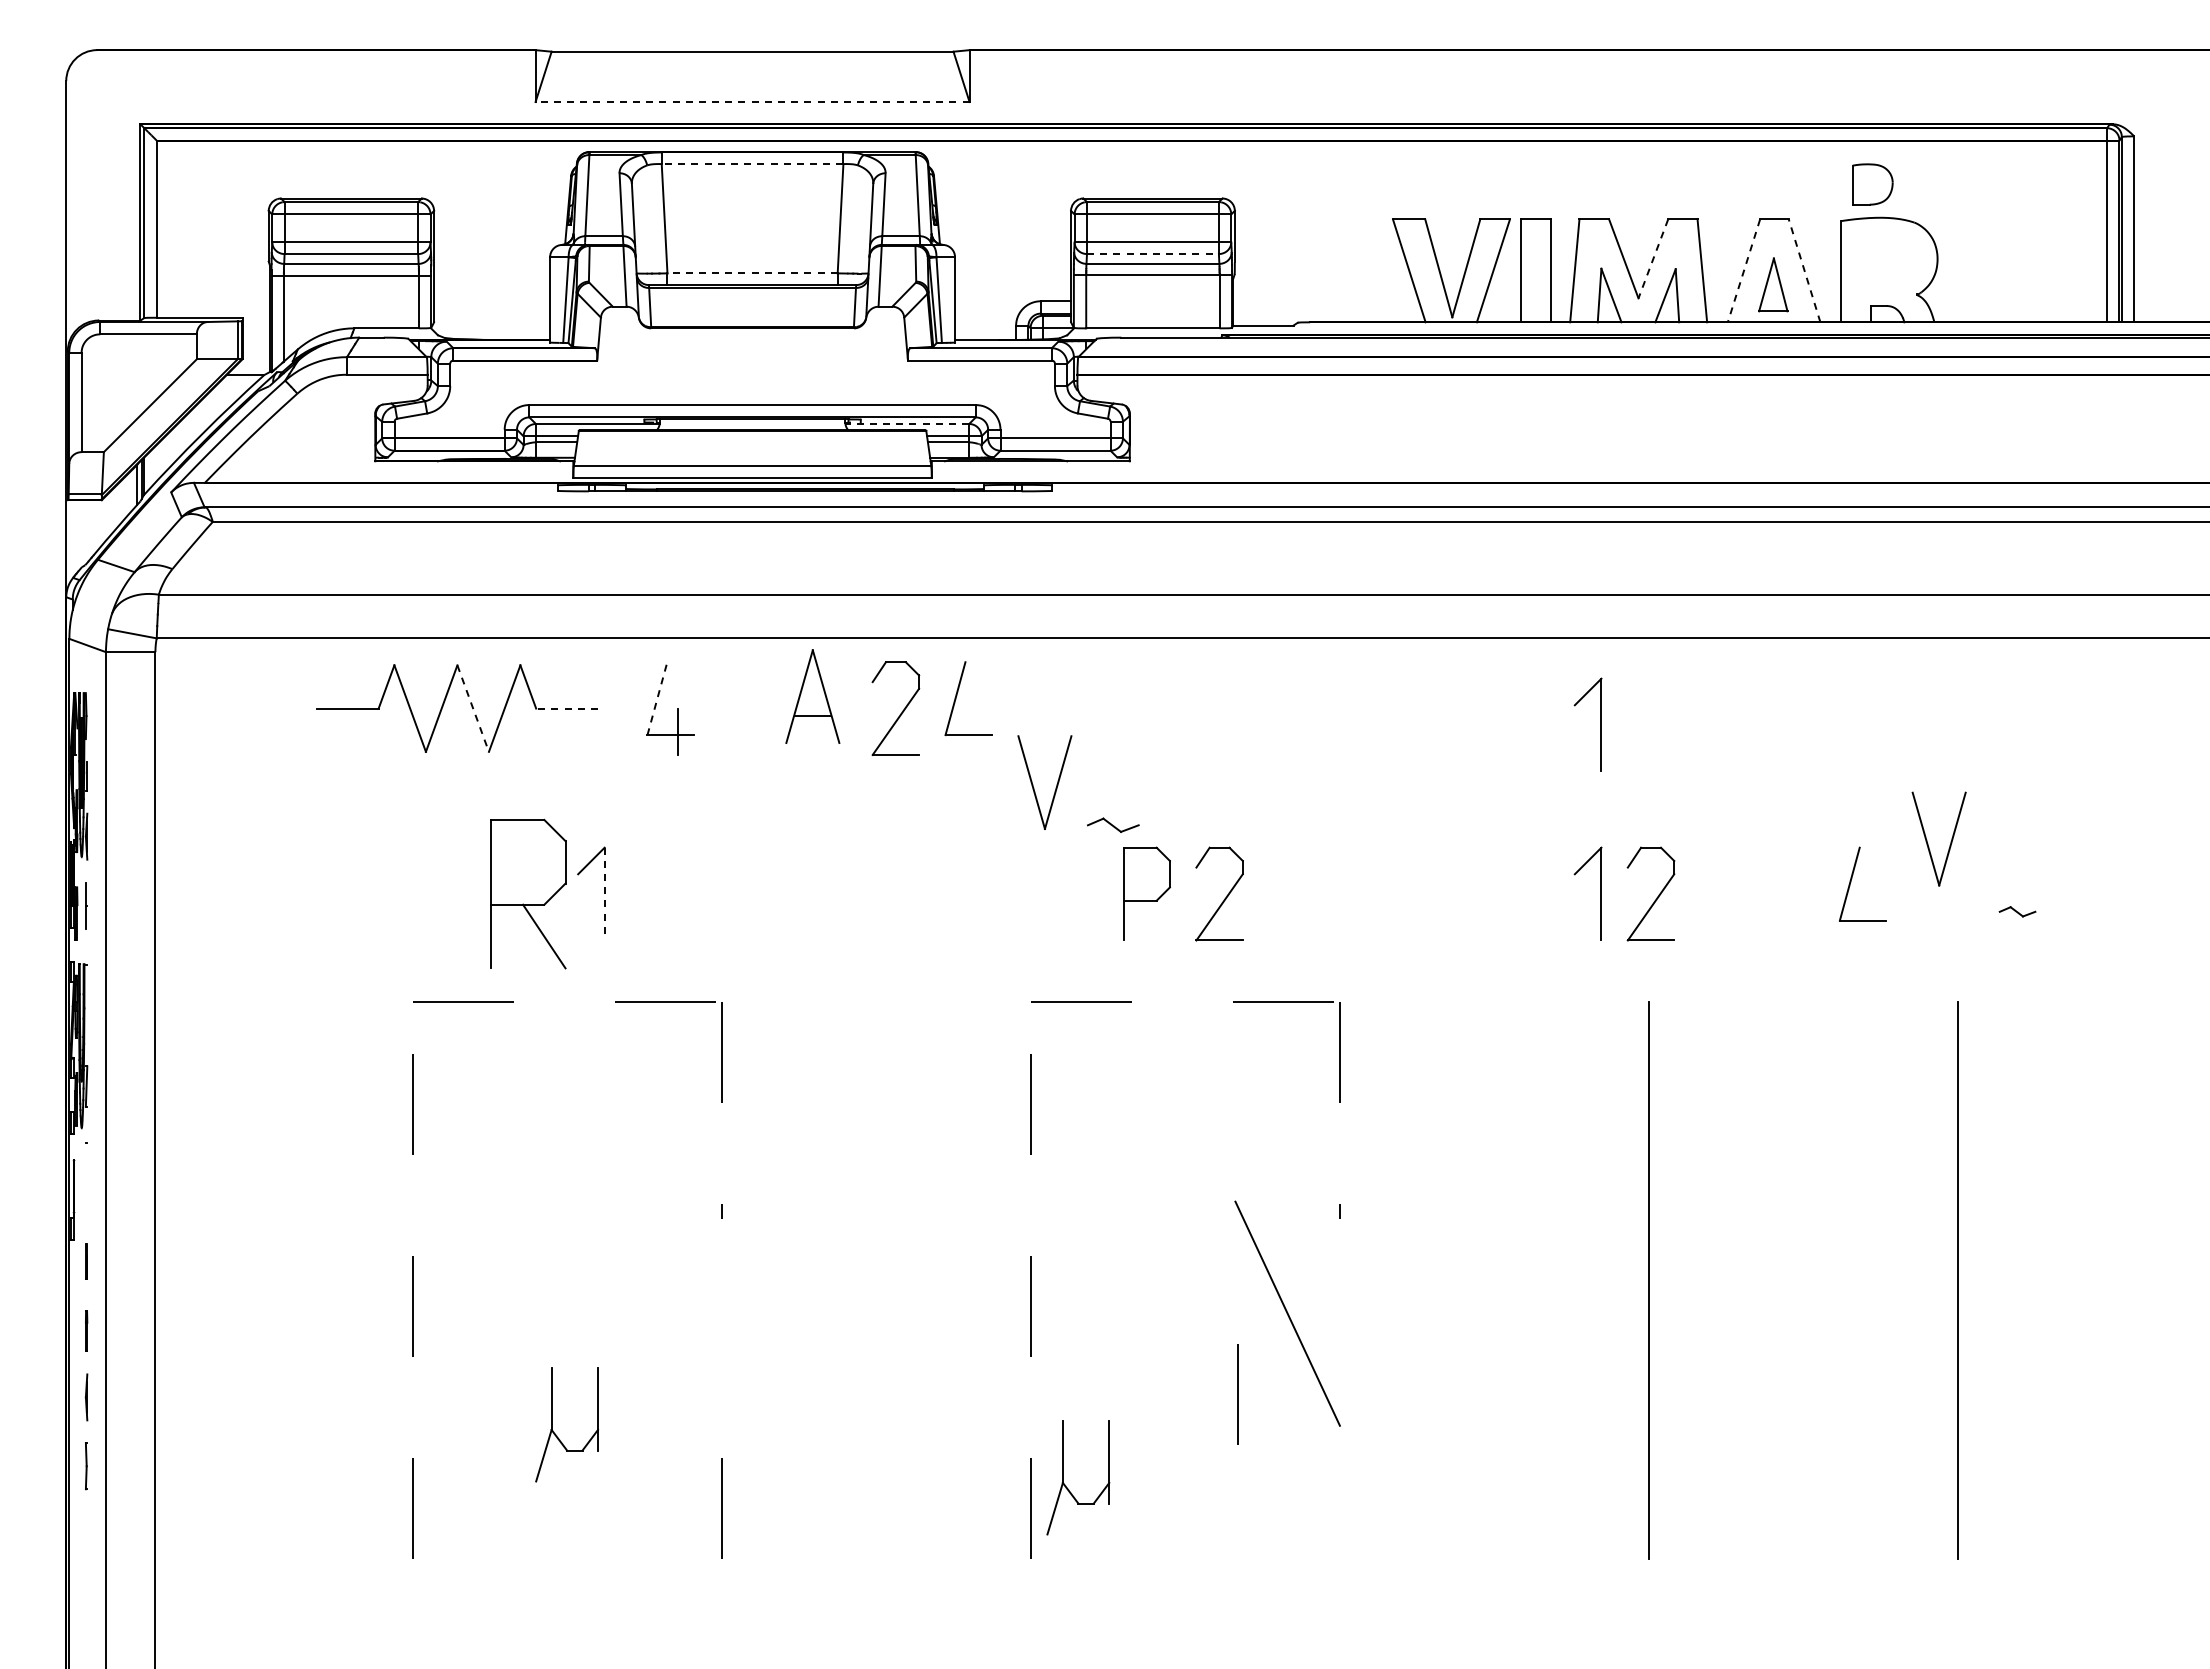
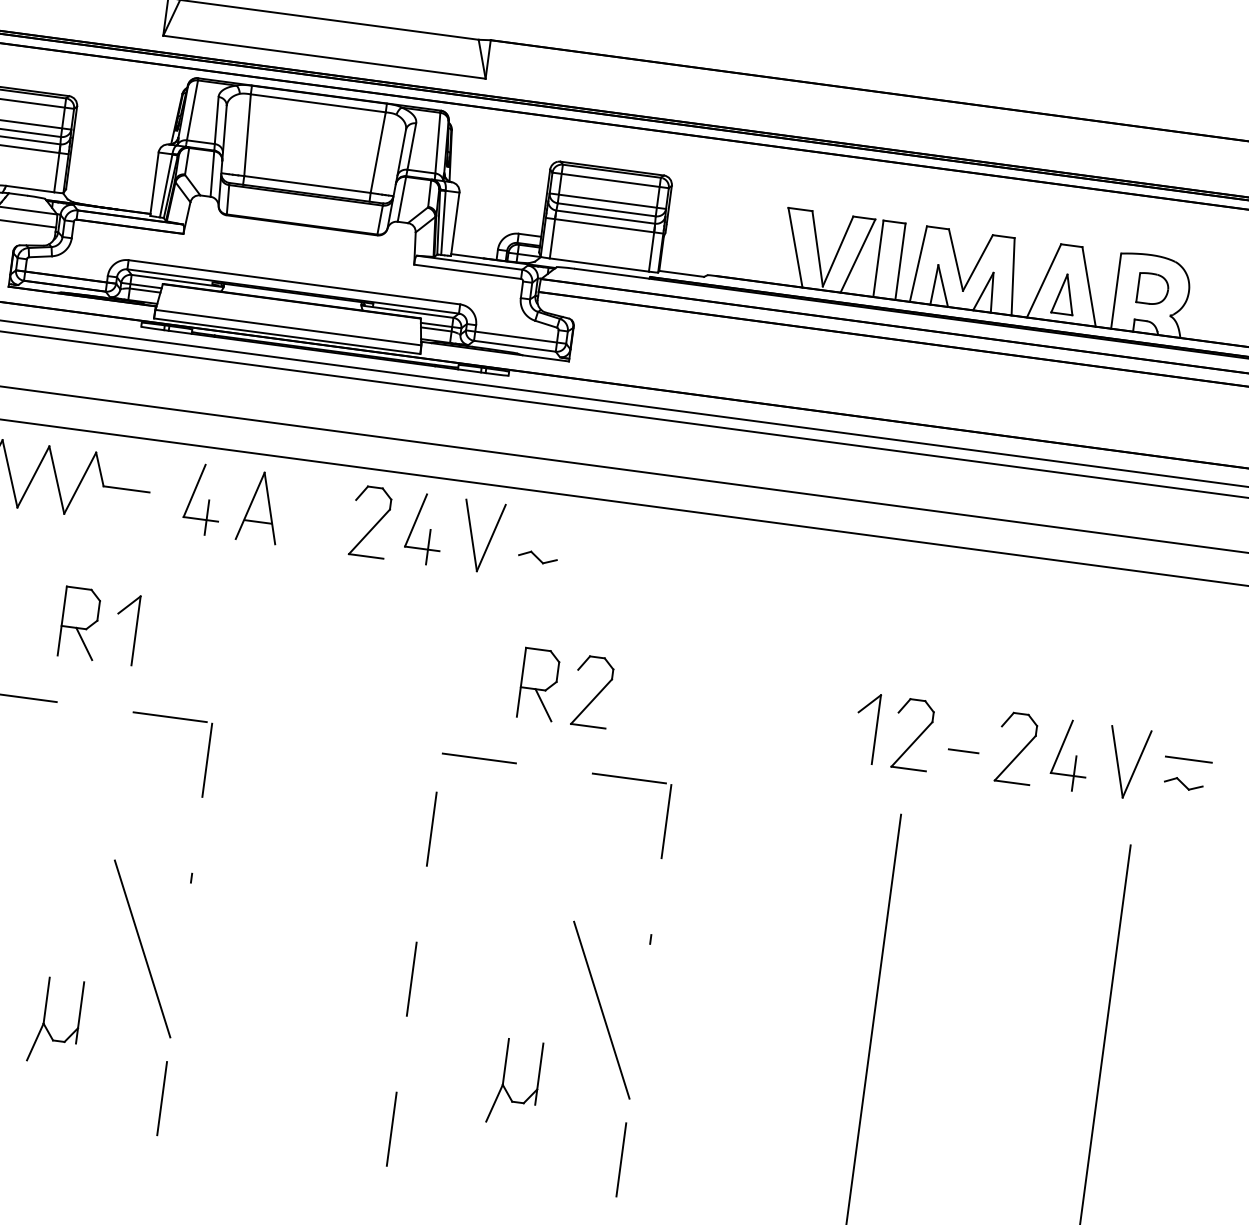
line: (752, 102) -> (324, 57), dashed -> solid
line: (752, 164) -> (318, 103), dashed -> solid
part: (1872, 184) -> (1152, 289), moved
line: (1152, 254) -> (606, 210), dashed -> solid
line: (1653, 259) -> (977, 263), dashed -> solid
line: (1743, 270) -> (1043, 280), dashed -> solid
line: (1804, 270) -> (1089, 286), dashed -> solid
line: (752, 273) -> (307, 184), dashed -> solid
line: (907, 424) -> (407, 312), dashed -> solid
part: (812, 696) -> (259, 507), moved
line: (657, 698) -> (194, 490), dashed -> solid
line: (567, 708) -> (126, 489), dashed -> solid
line: (473, 709) -> (56, 480), dashed -> solid
part: (1600, 724) -> (892, 603), removed
line: (976, 731) -> (428, 546), added
part: (1033, 784) -> (472, 537), moved
part: (1113, 824) -> (538, 557), moved
part: (1927, 840) -> (1118, 763), moved
line: (2019, 878) -> (1188, 759), added
part: (528, 893) -> (79, 622), size x0.62
line: (604, 894) -> (135, 631), dashed -> solid
part: (1795, 897) -> (1020, 751), added
line: (1720, 907) -> (963, 751), added
part: (2017, 911) -> (1183, 783), size x1.43
line: (1870, 917) -> (1073, 773), added
line: (1156, 920) -> (543, 705), added
line: (669, 1313) -> (142, 948), added
line: (1237, 1394) -> (620, 1160), moved
part: (1065, 1484) -> (504, 1086), moved

